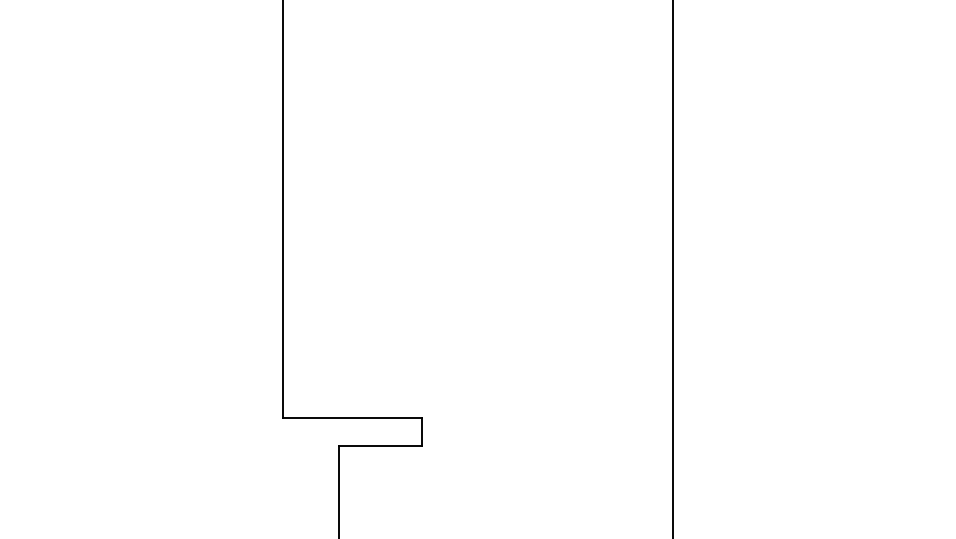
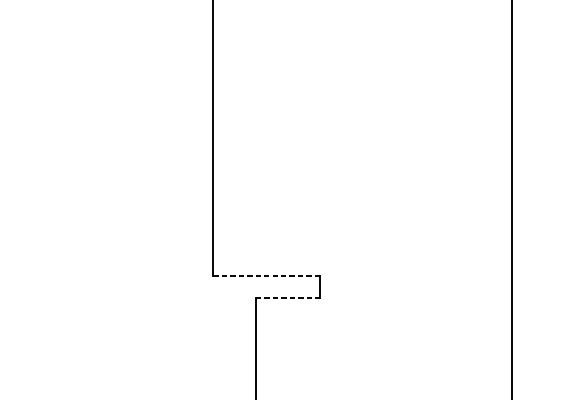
line: (352, 418) -> (266, 276), solid -> dashed
line: (380, 446) -> (287, 297), solid -> dashed

